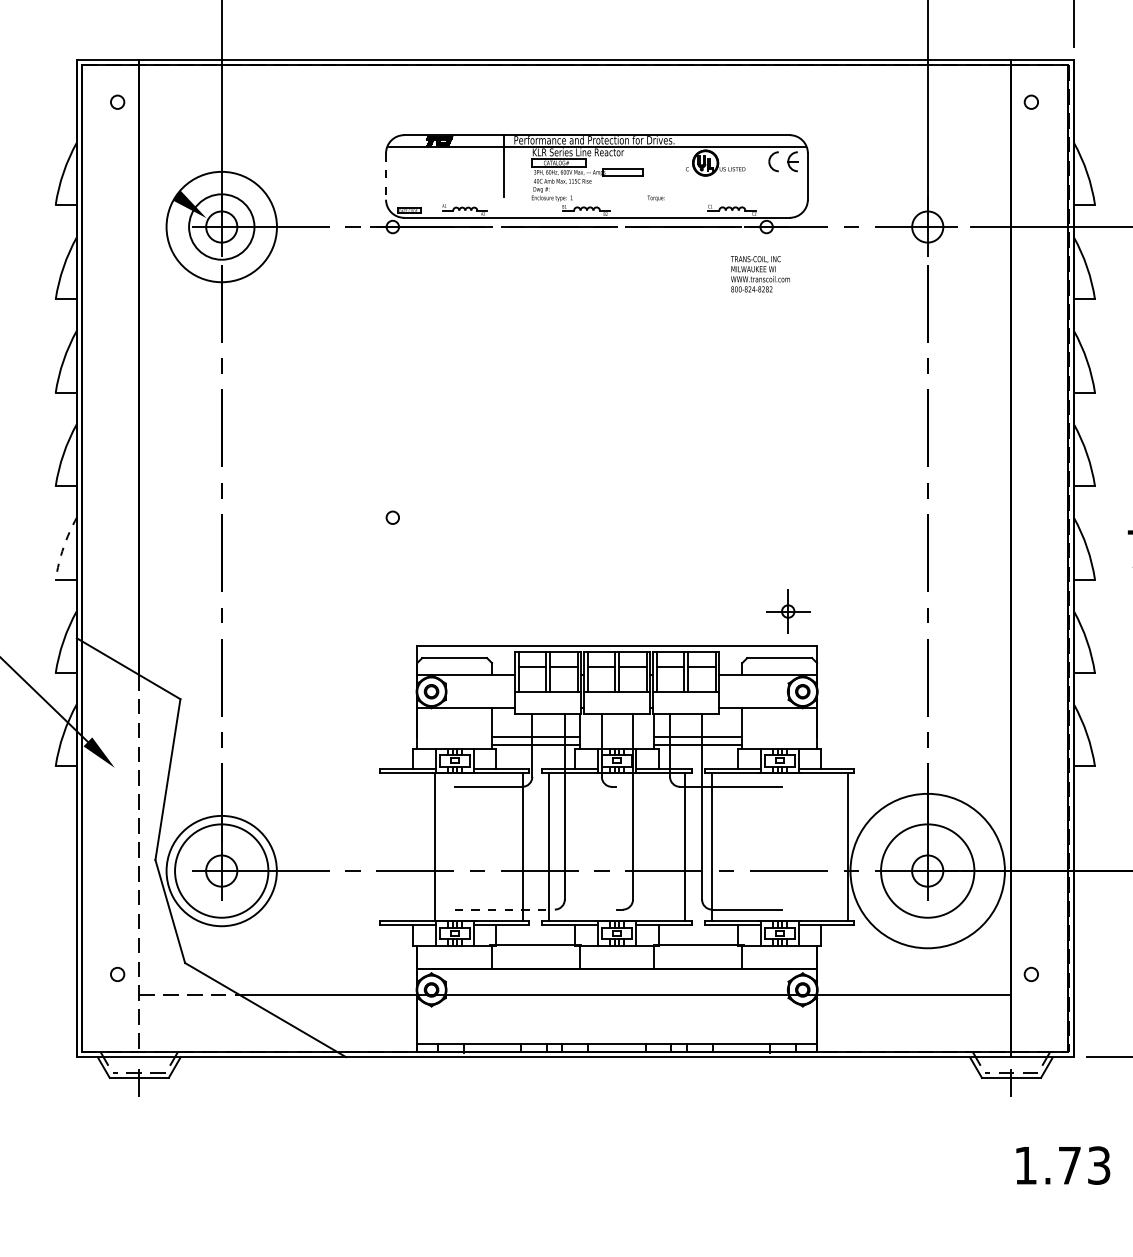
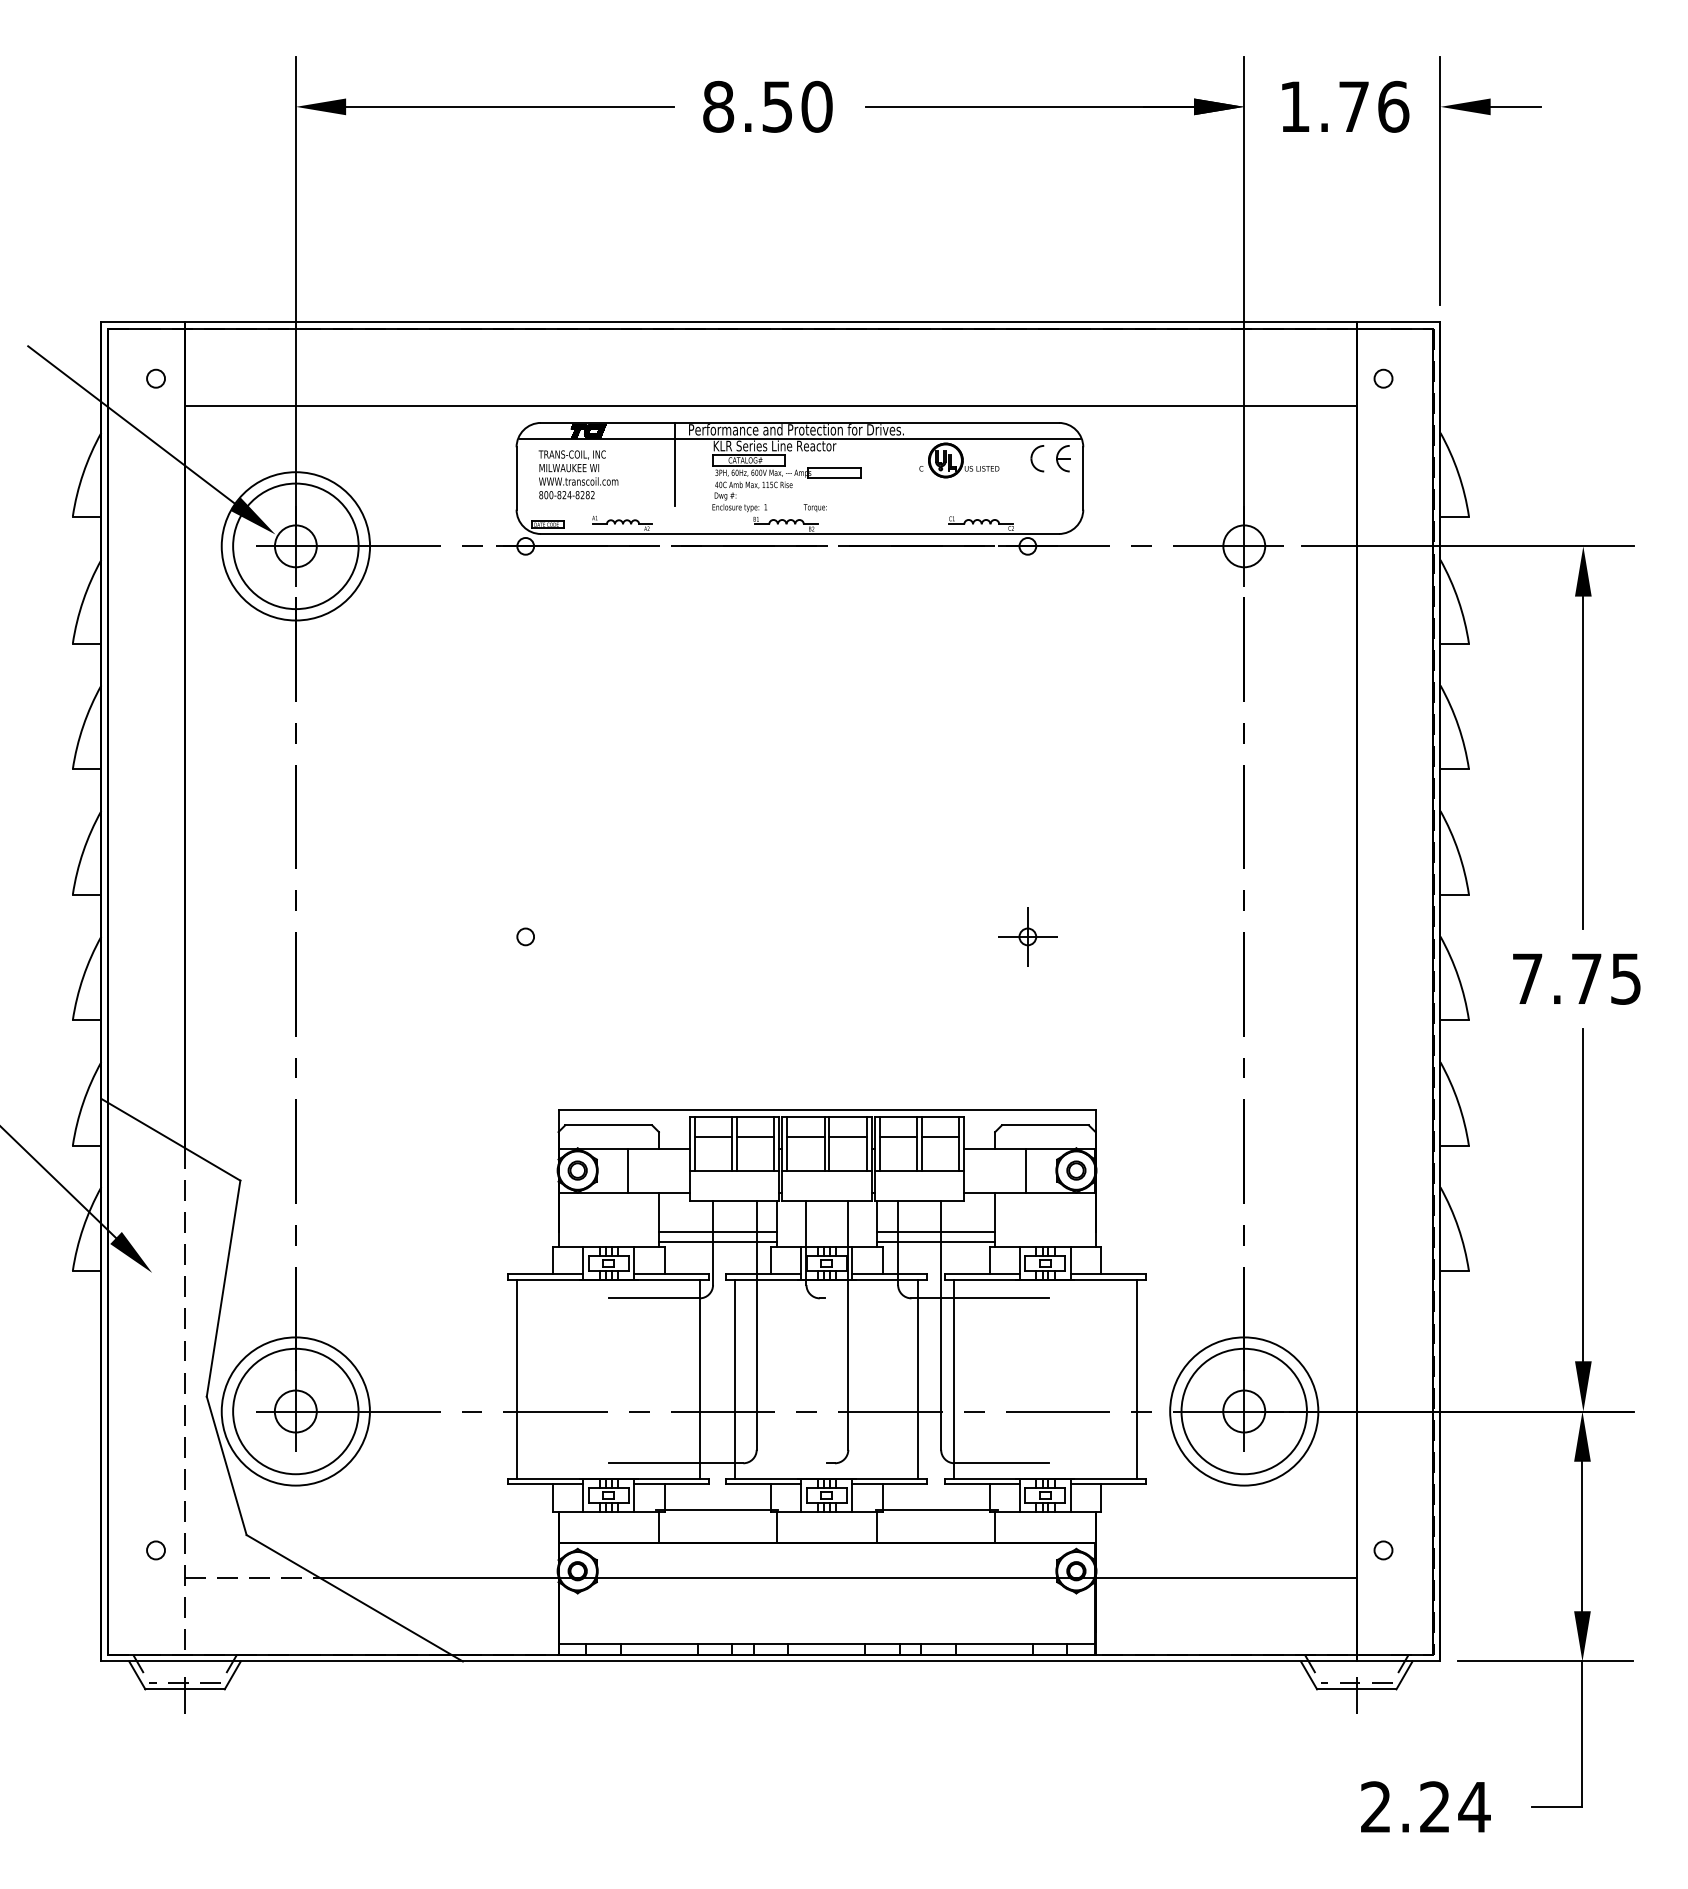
line: (575, 122) -> (770, 406), added
line: (99, 137) -> (131, 425), added
line: (385, 176) -> (516, 478), dashed -> solid
text: (655, 198) -> (814, 507), moved
circle: (221, 227) -> (295, 546), size x1.43
text: (760, 274) -> (578, 474), moved
arc: (63, 547) -> (83, 977), dashed -> solid
part: (787, 611) -> (1027, 936), moved
line: (468, 691) -> (627, 1170), added
line: (765, 691) -> (1026, 1170), added
line: (435, 847) -> (517, 1379), moved
circle: (927, 871) -> (1244, 1411), size x0.71
line: (505, 909) -> (676, 1463), dashed -> solid
text: (1062, 1165) -> (1425, 1807), 1.73 -> 2.24

